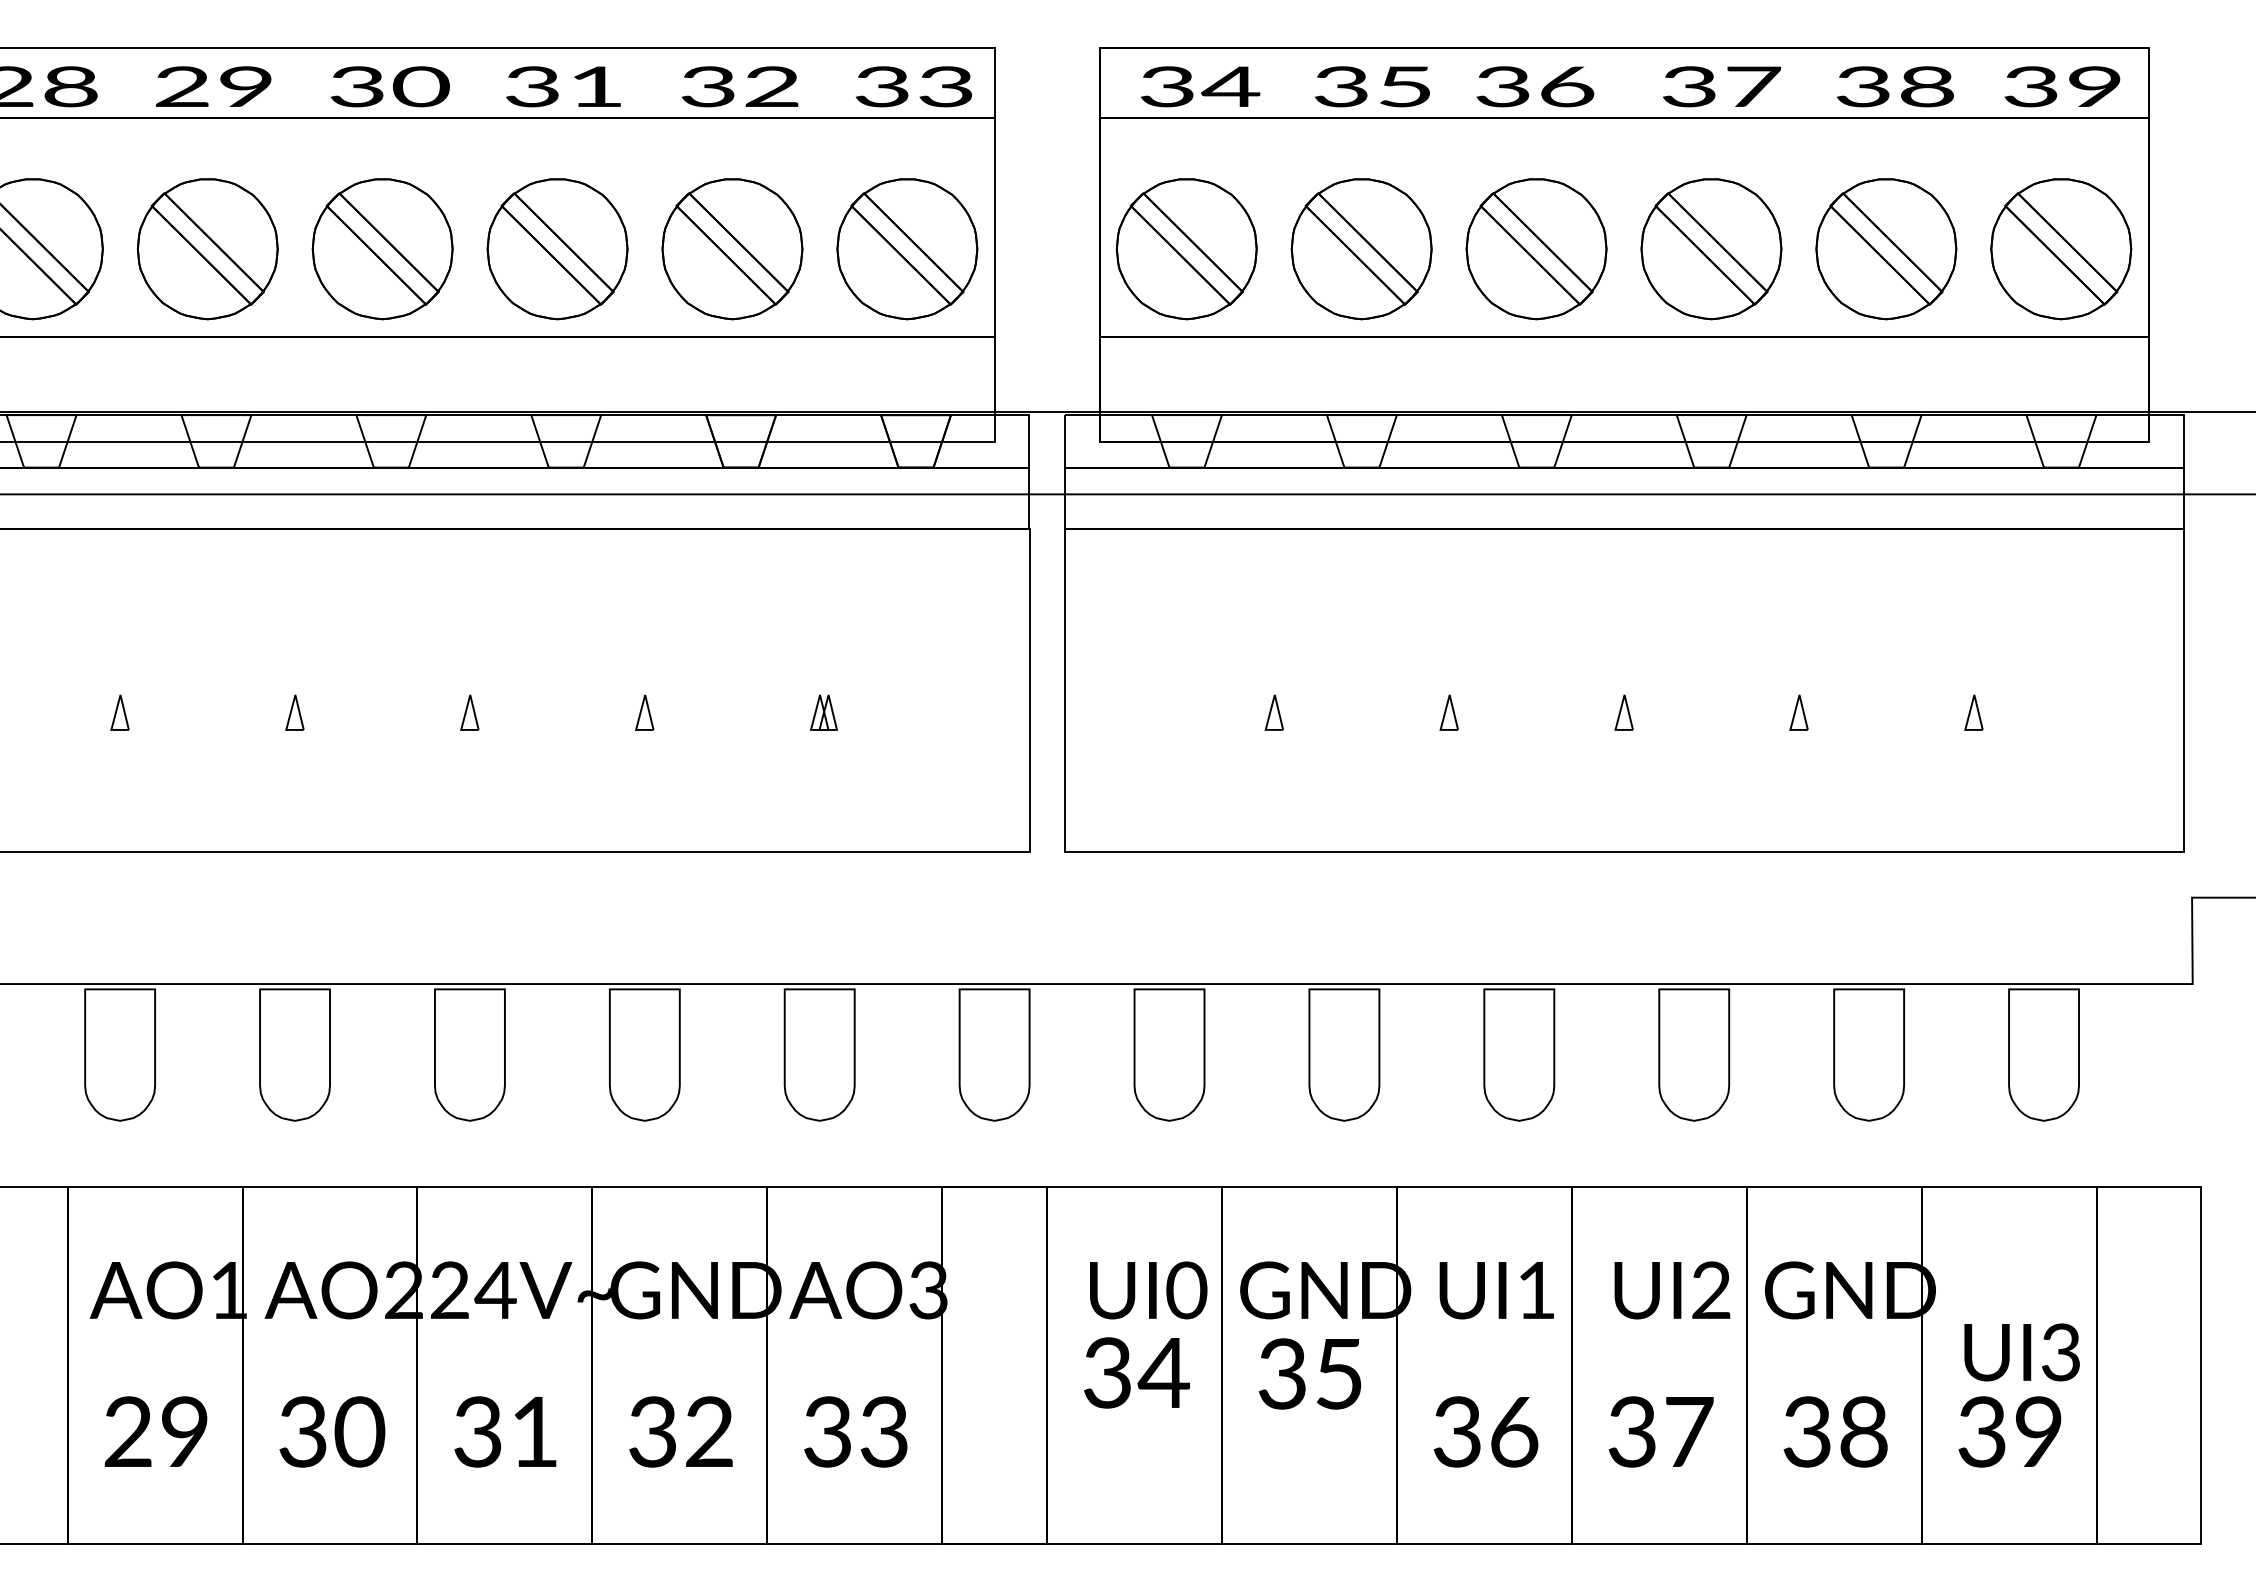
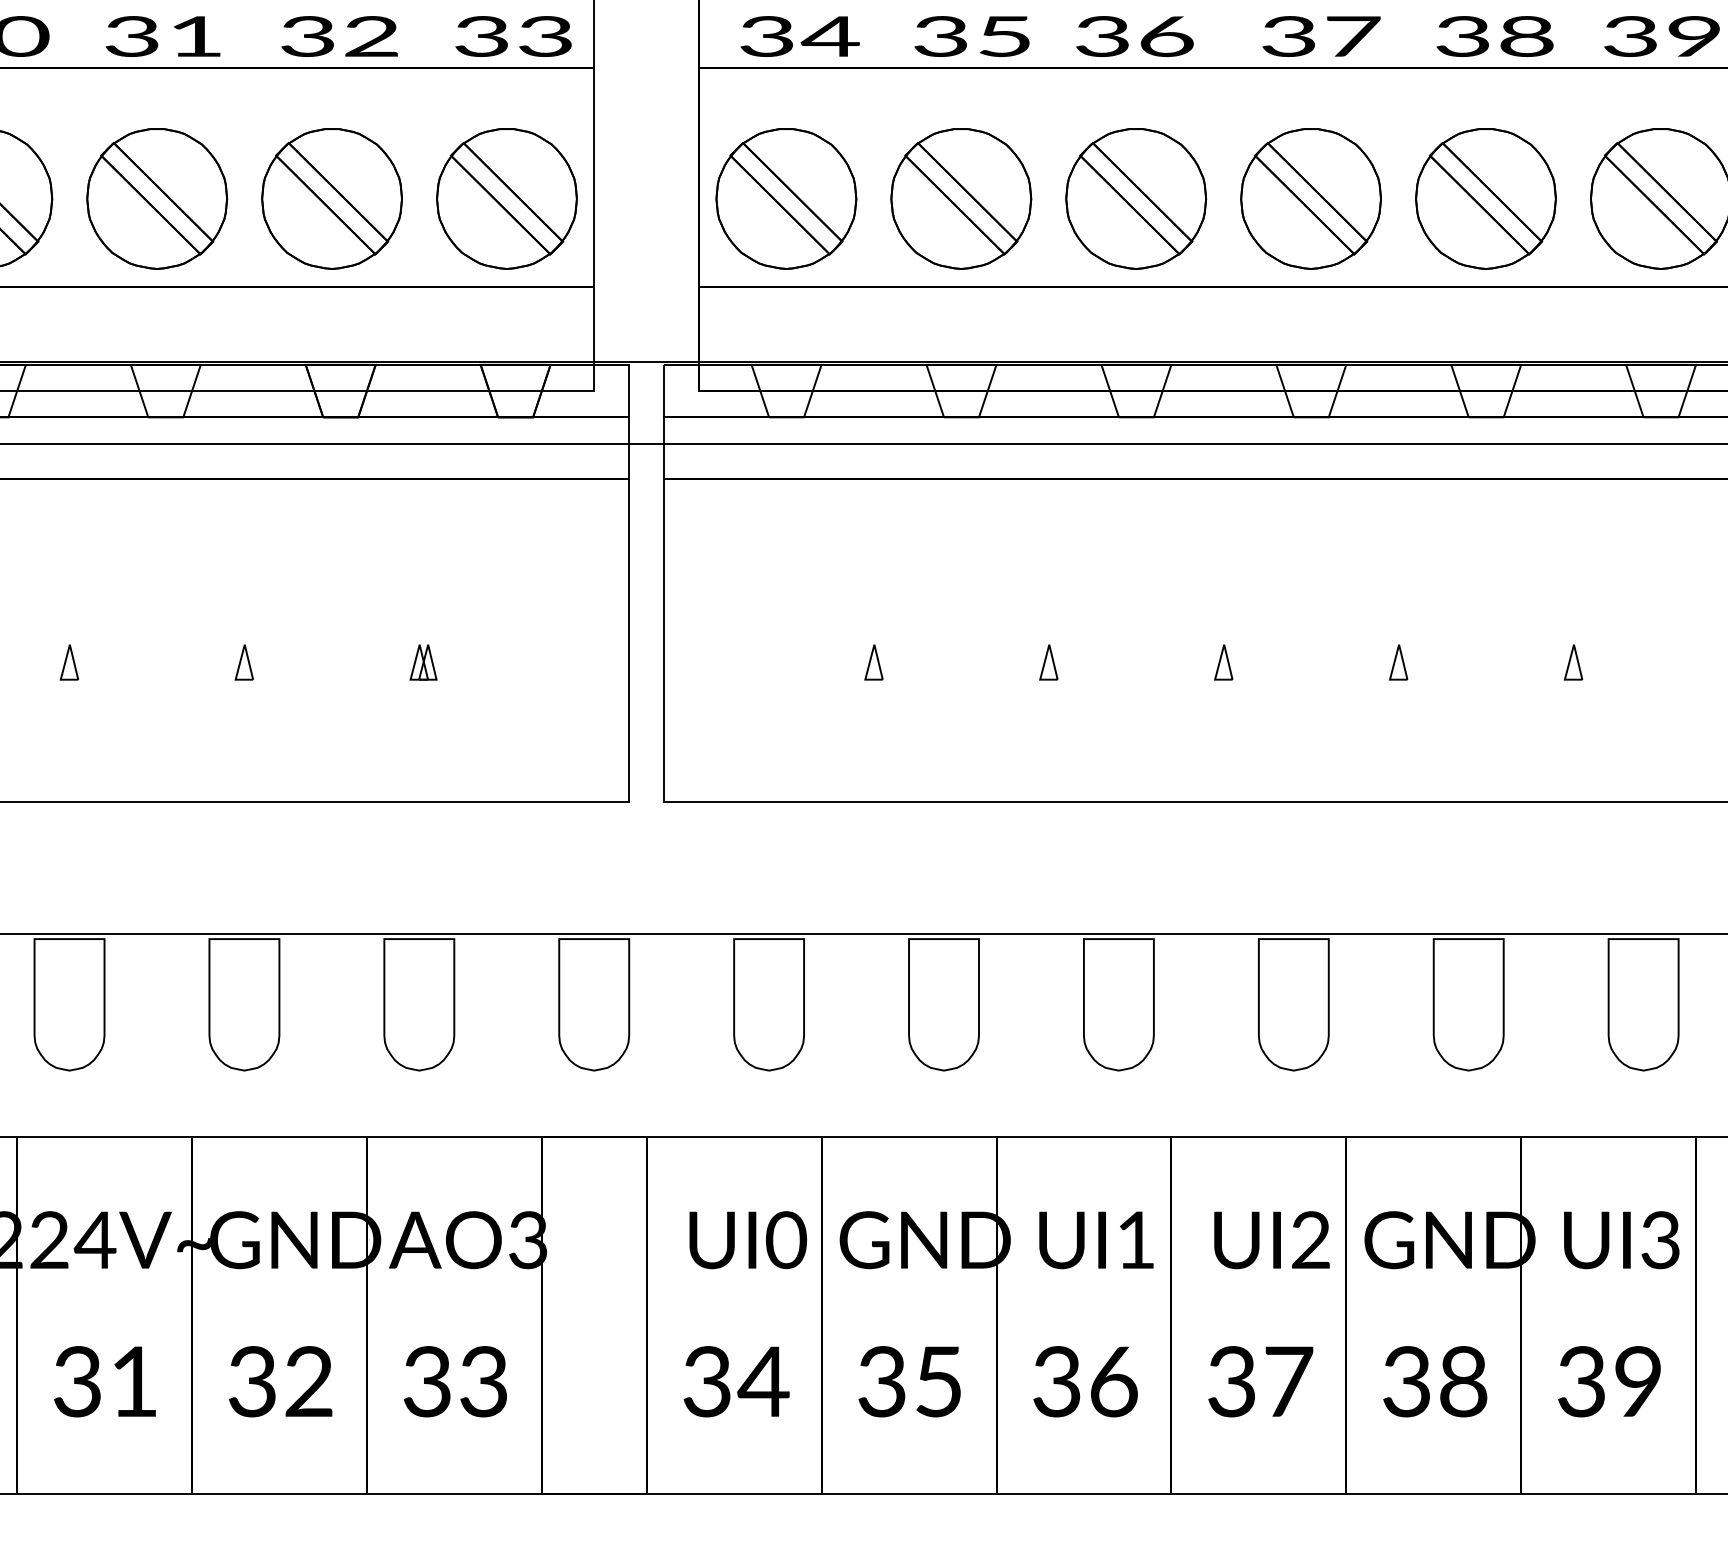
text: (2021, 1352) -> (1621, 1240), moved
text: (1136, 1372) -> (736, 1381), moved
text: (1310, 1373) -> (910, 1381), moved

